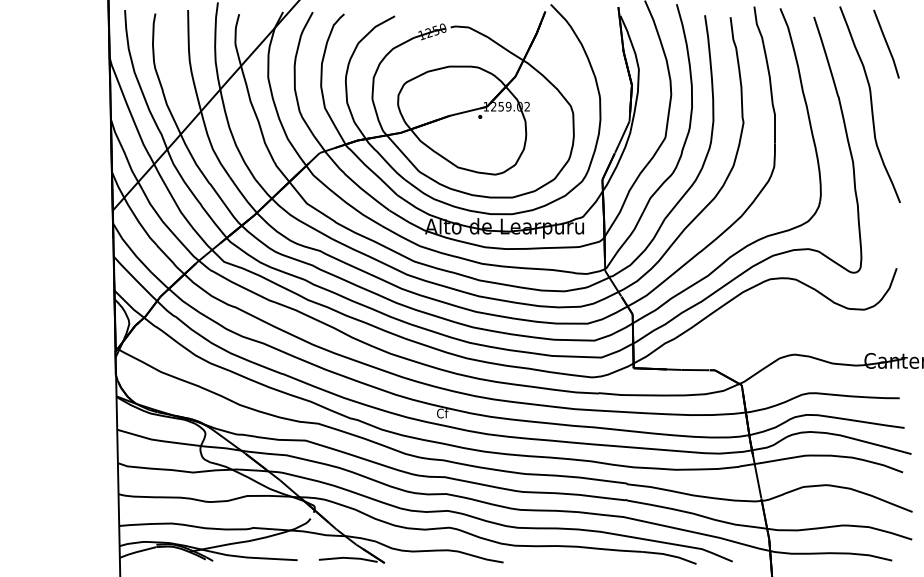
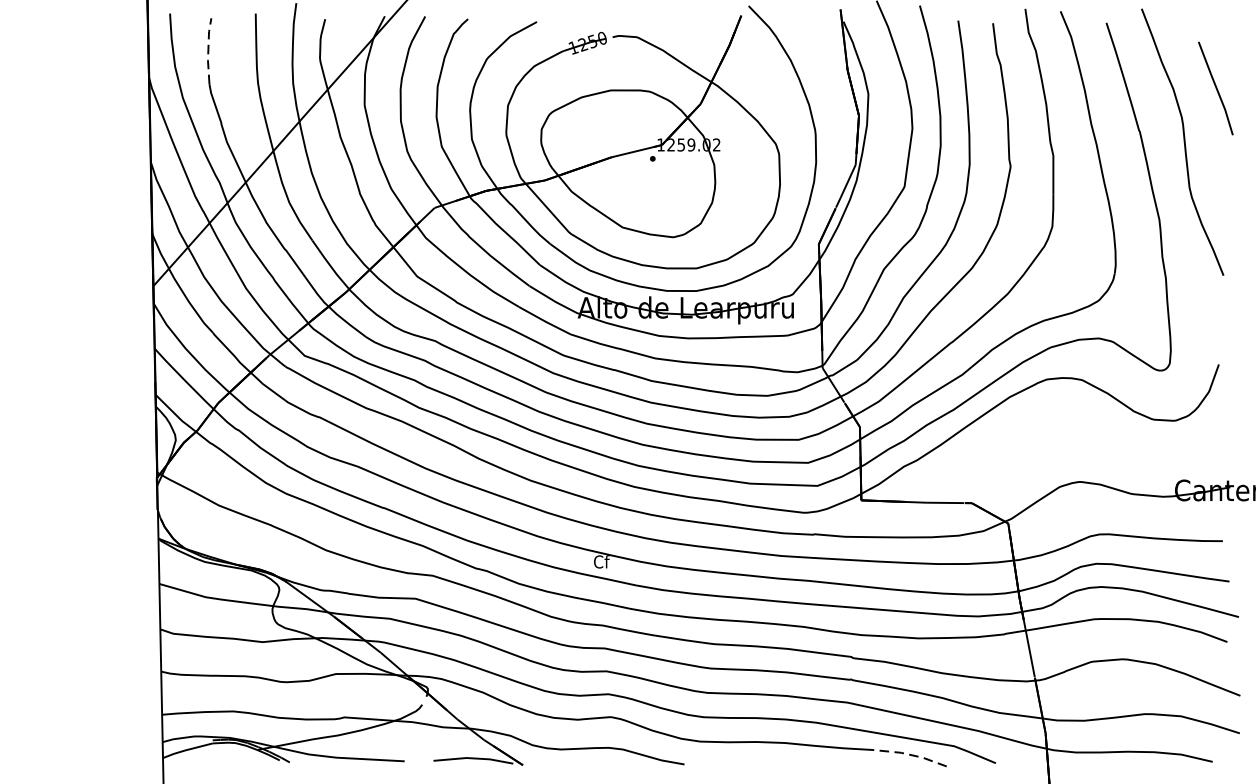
line: (153, 36) -> (208, 49), solid -> dashed
line: (886, 43) -> (1215, 87), moved
line: (669, 555) -> (910, 754), solid -> dashed

